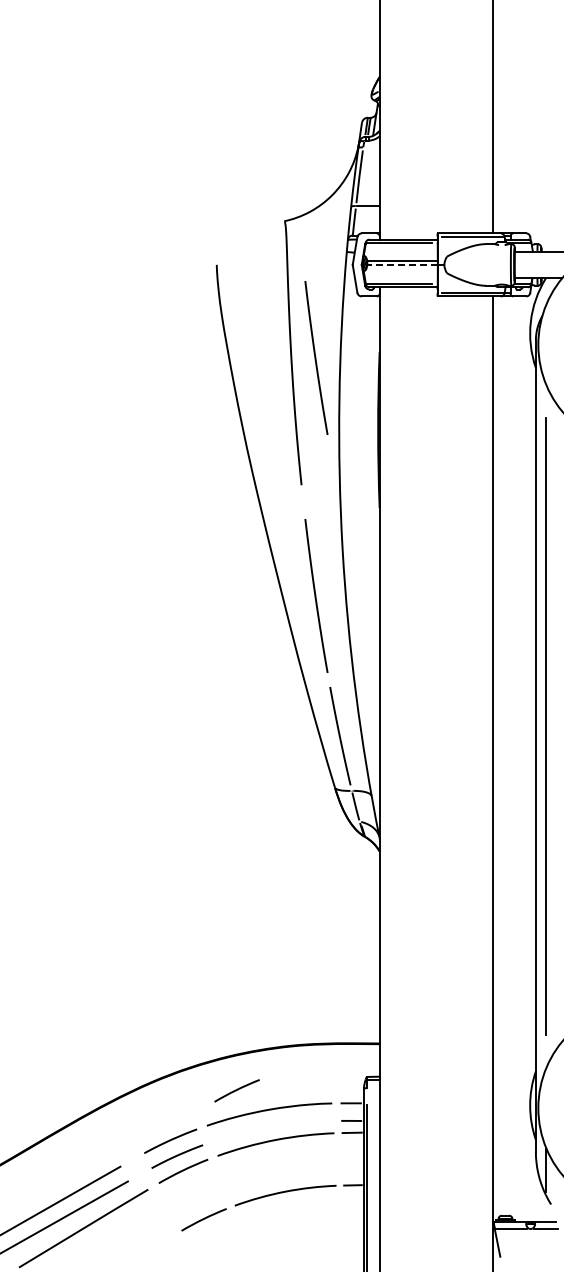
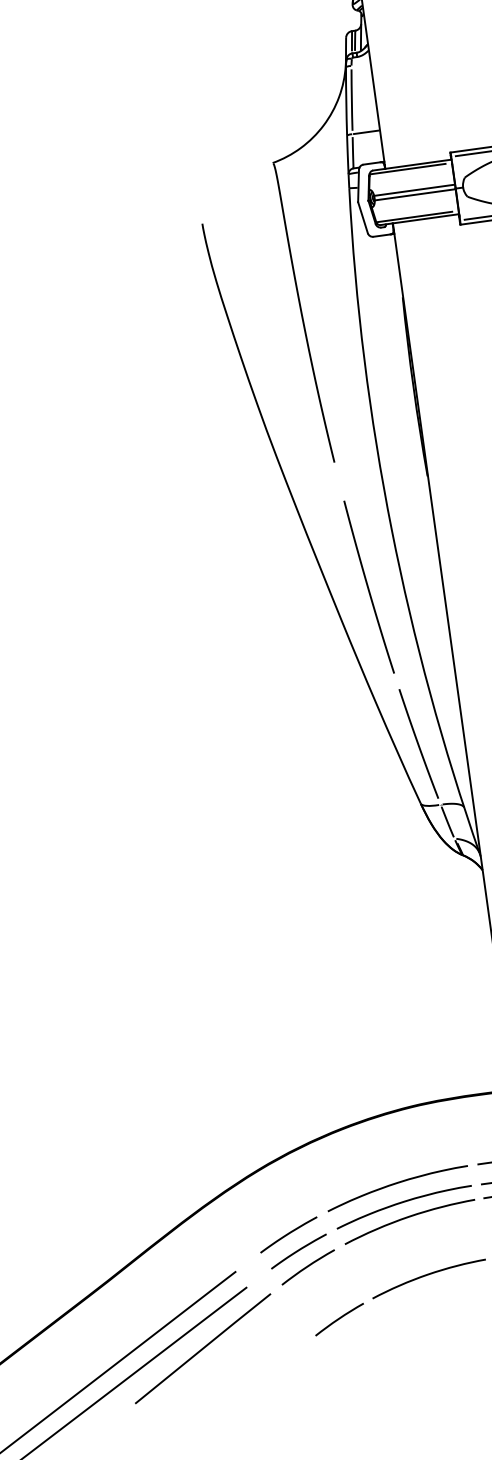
line: (402, 265) -> (415, 194), dashed -> solid
curve: (316, 357) -> (331, 313), removed
line: (236, 1090) -> (356, 1166), removed
curve: (272, 1127) -> (403, 1202), added

